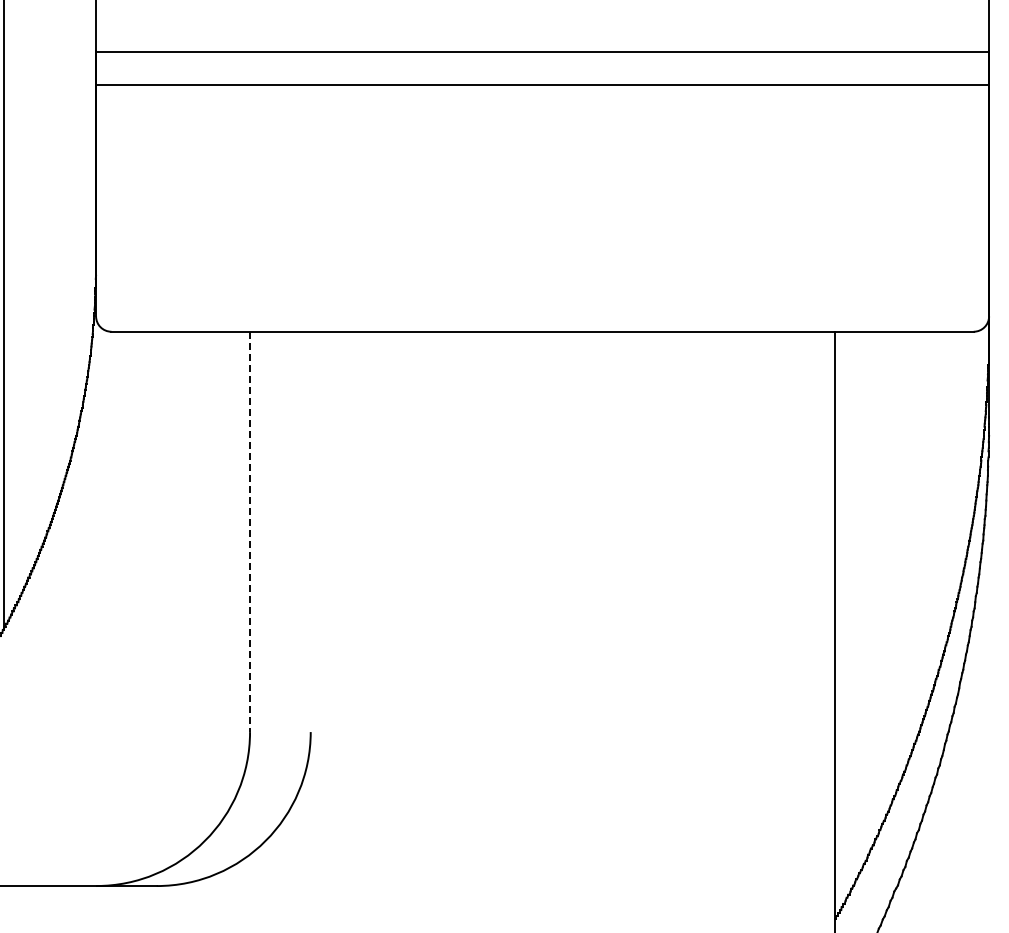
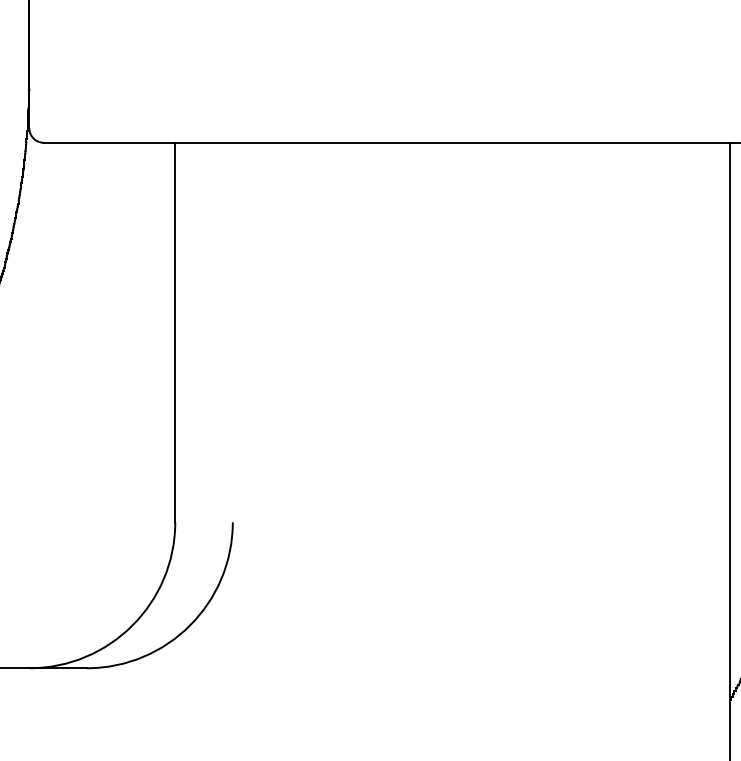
line: (250, 532) -> (175, 333), dashed -> solid

